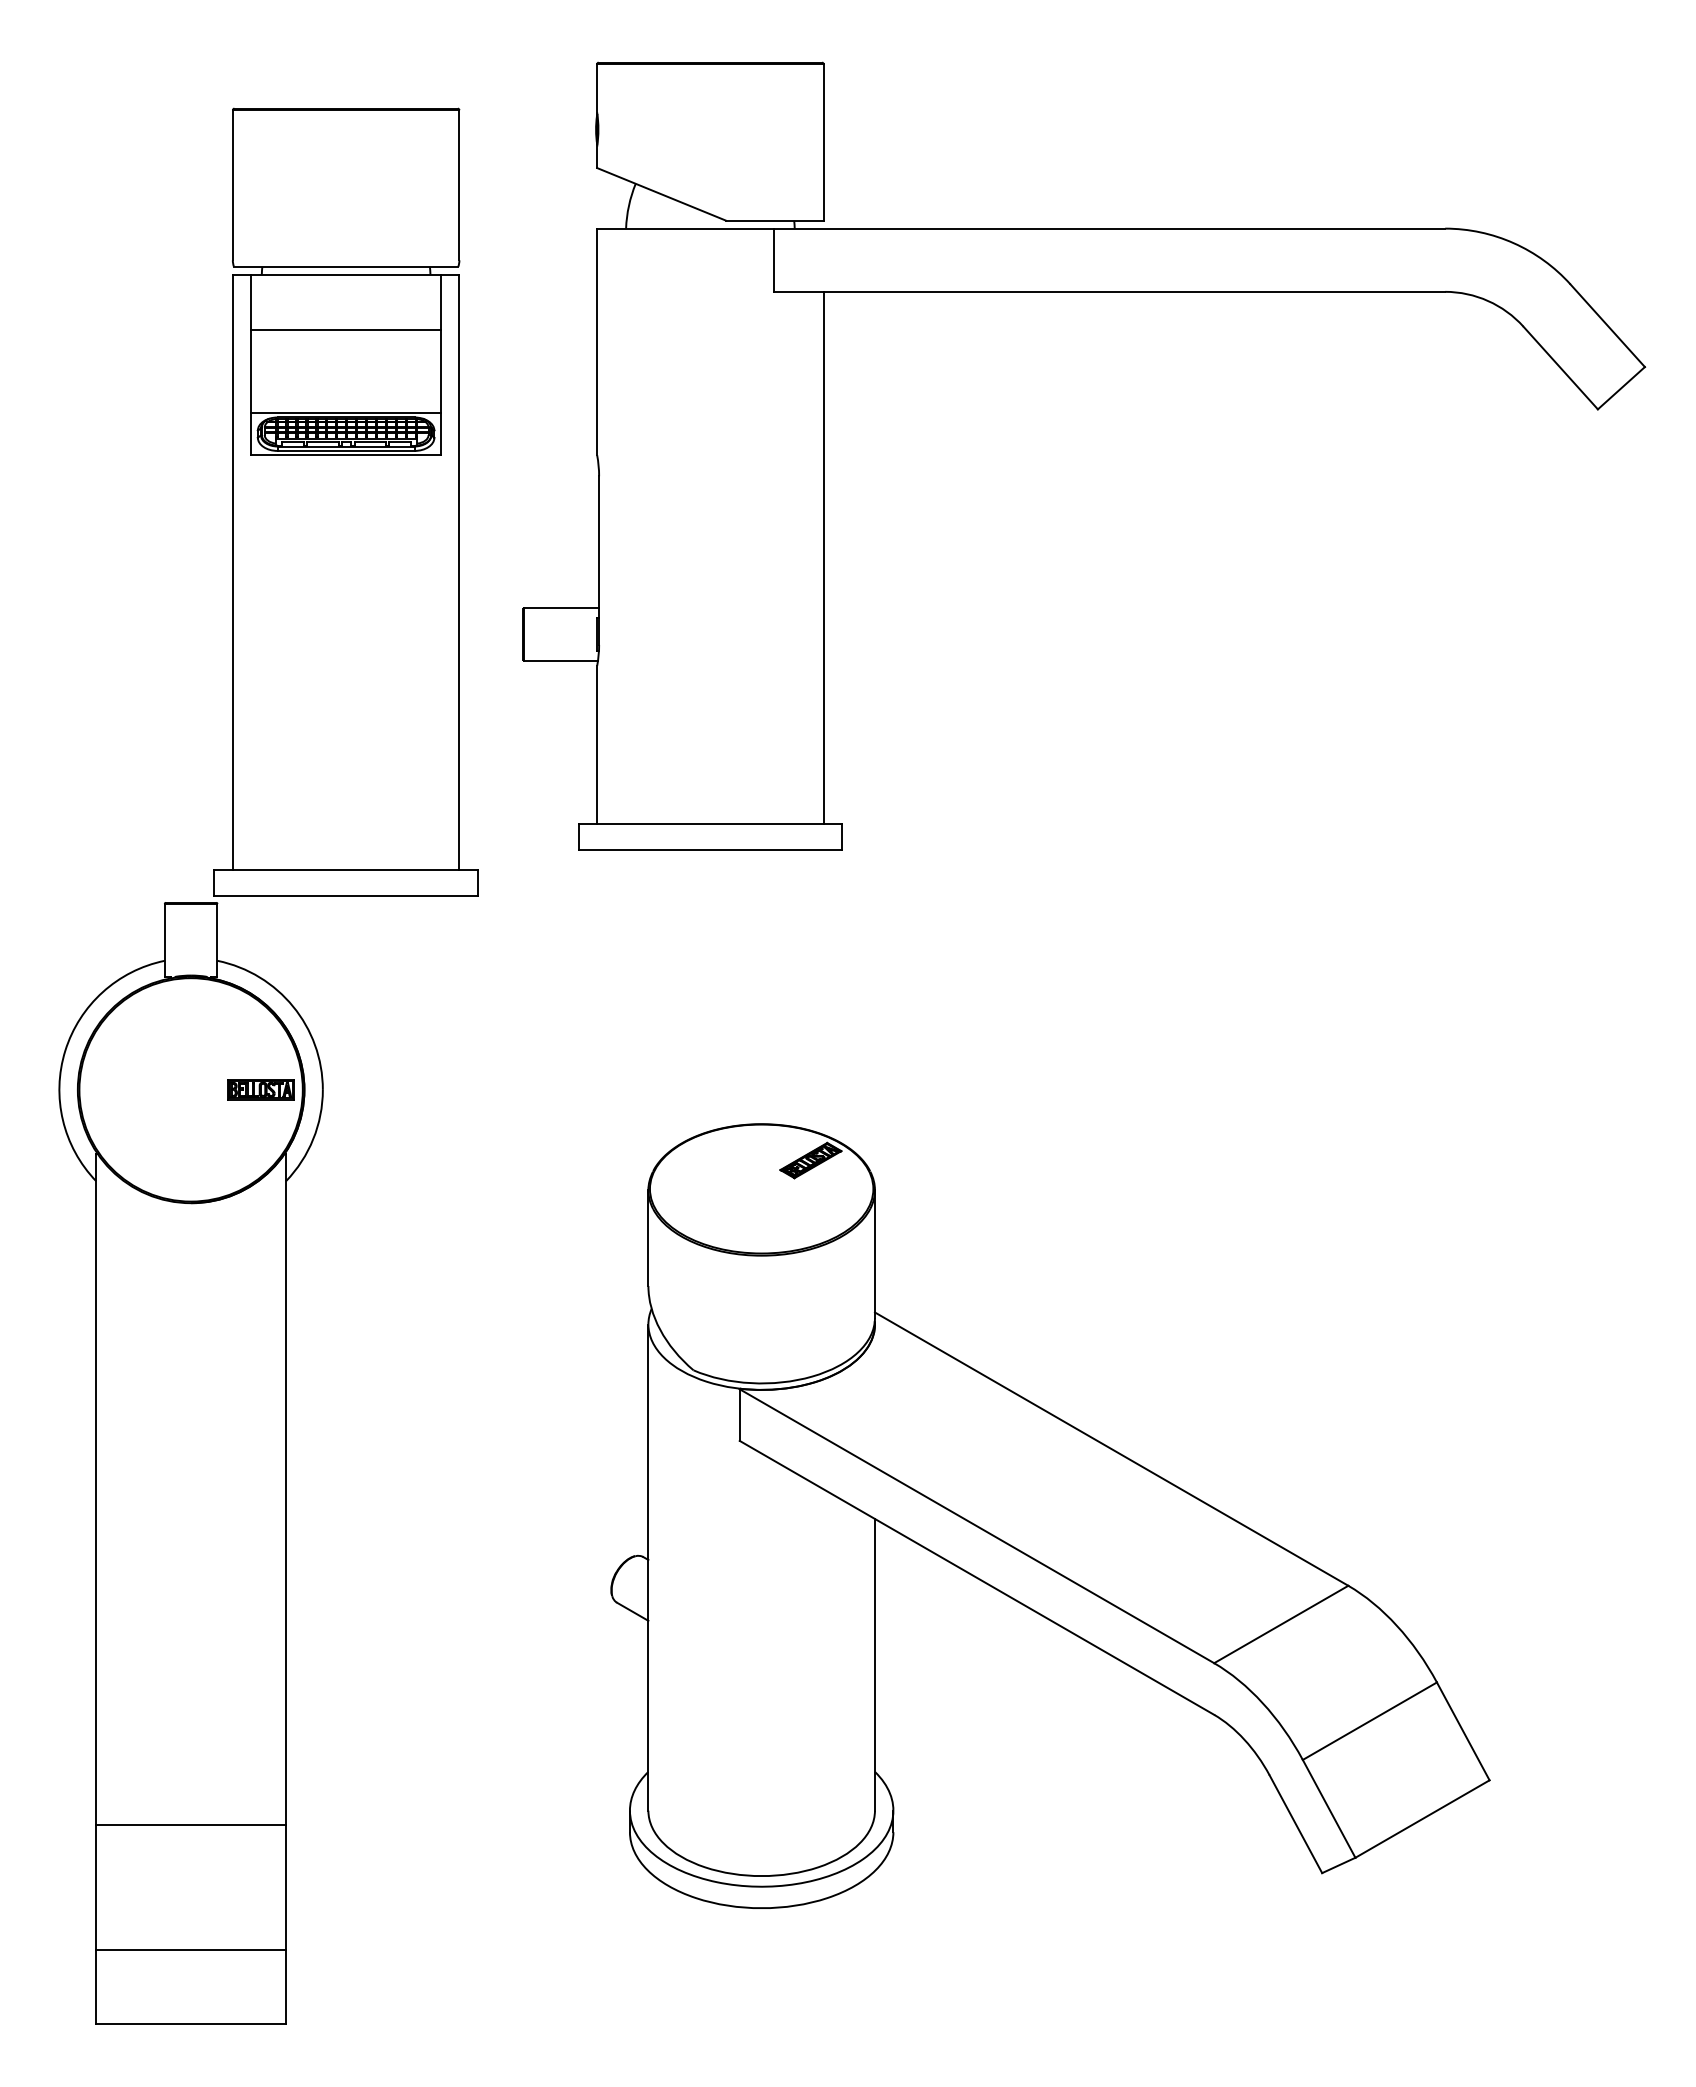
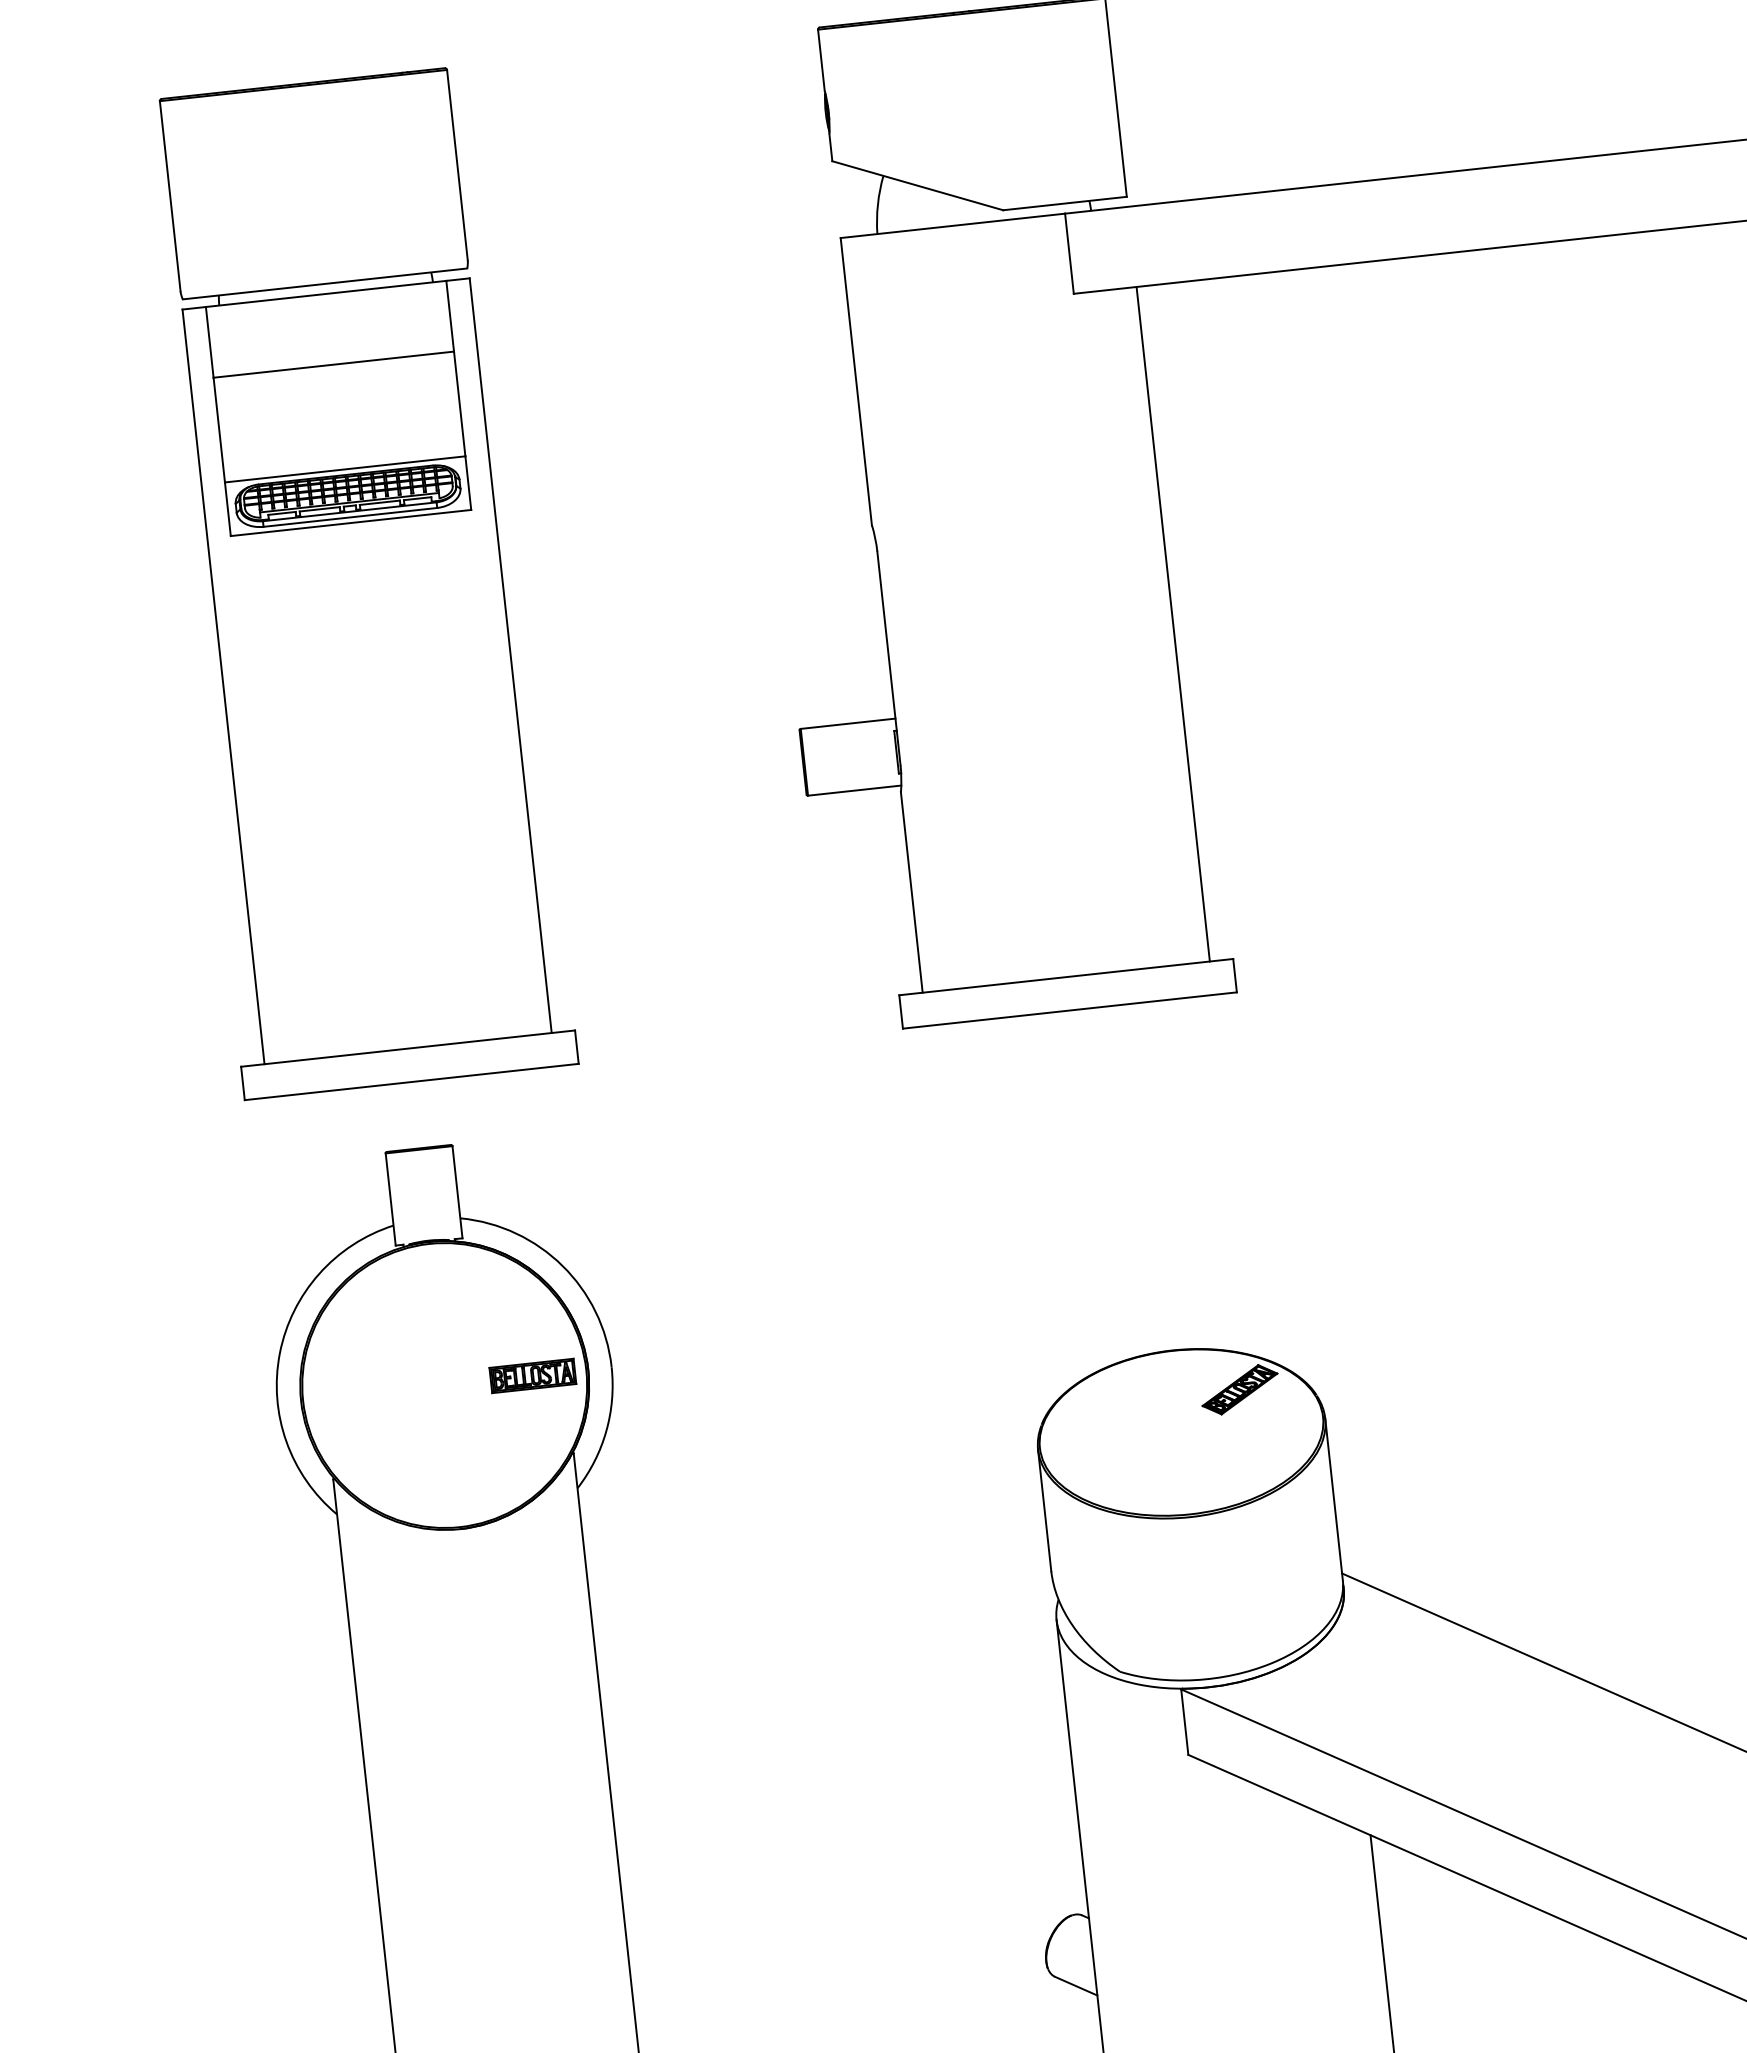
part: (345, 501) -> (356, 581), moved

